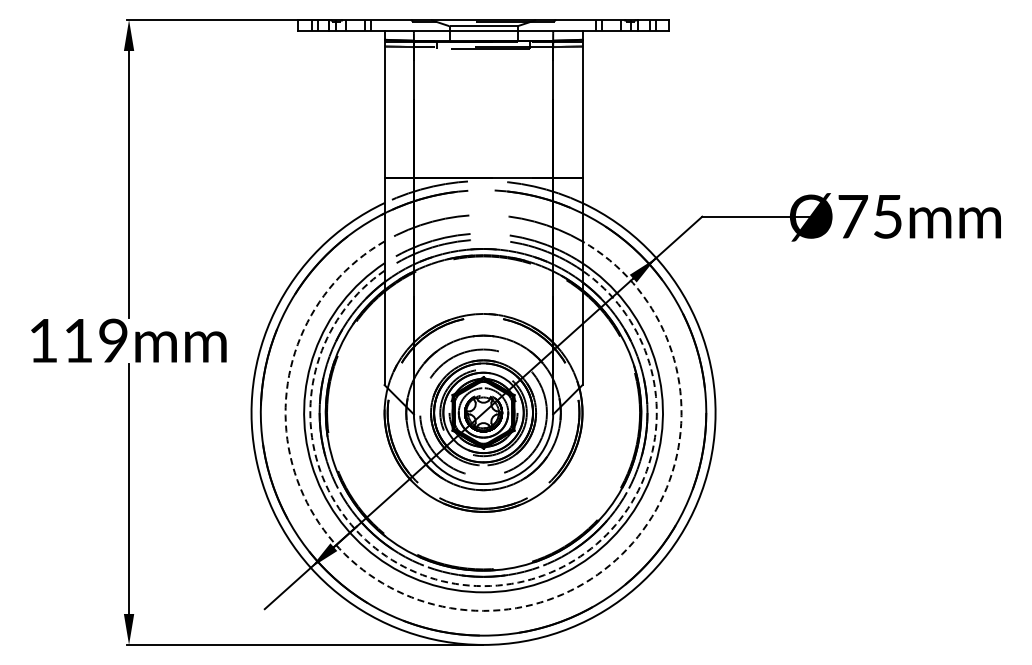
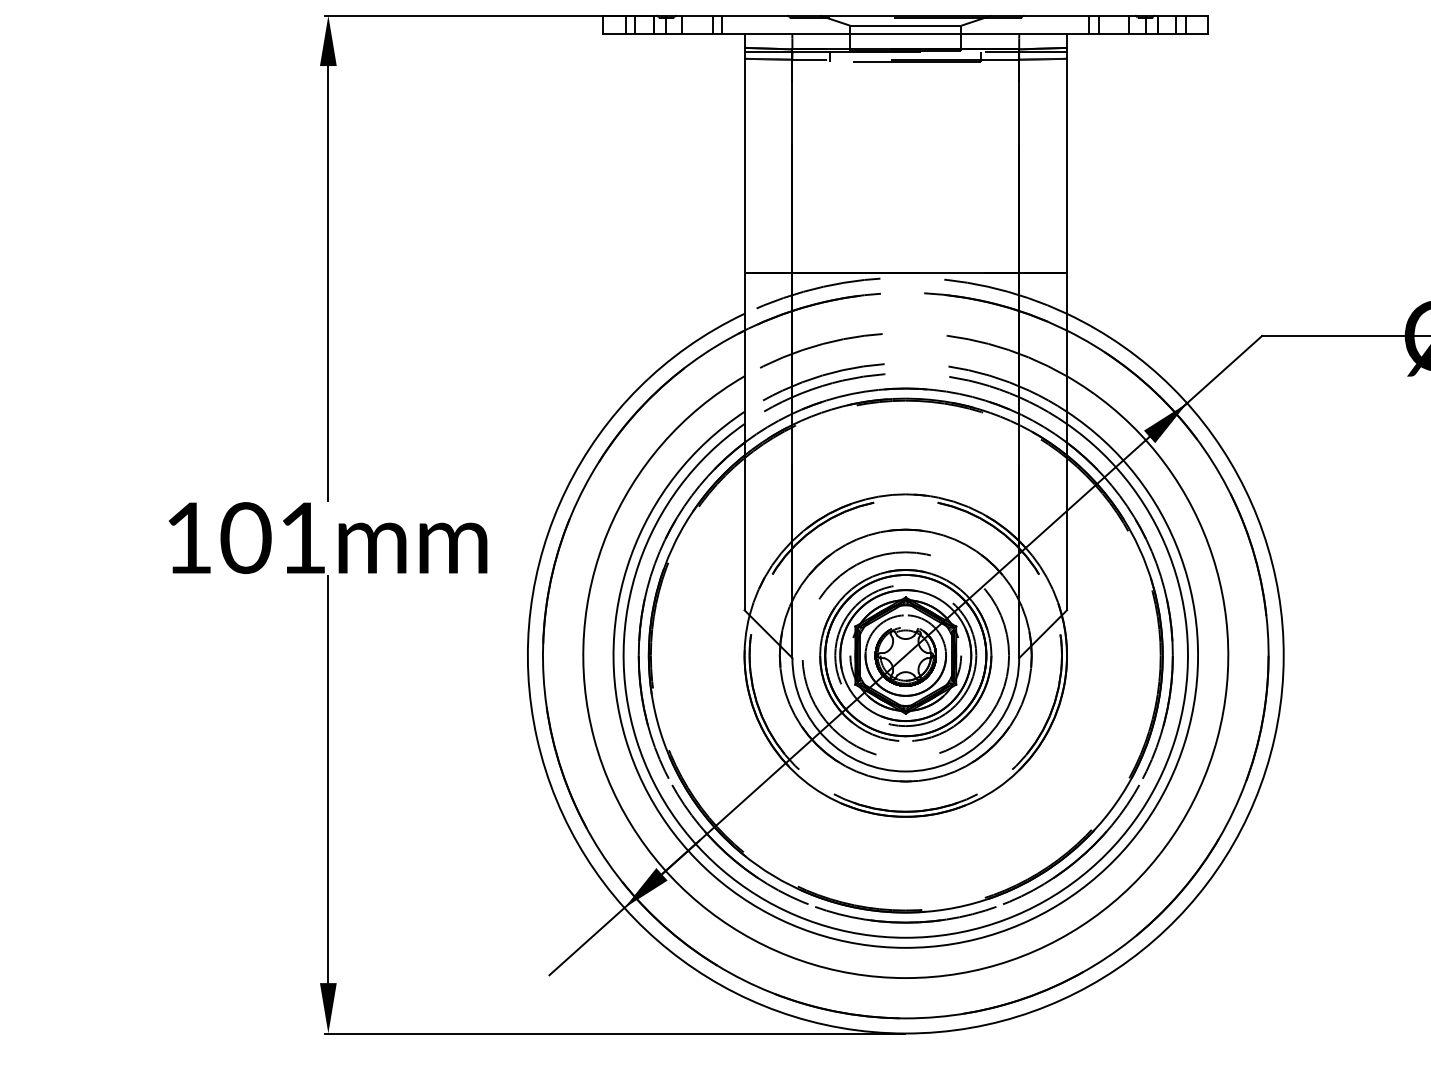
text: (94, 340) -> (272, 537), 119mm -> 101mm
arc: (483, 586) -> (905, 938), dashed -> solid
arc: (483, 610) -> (905, 977), dashed -> solid

